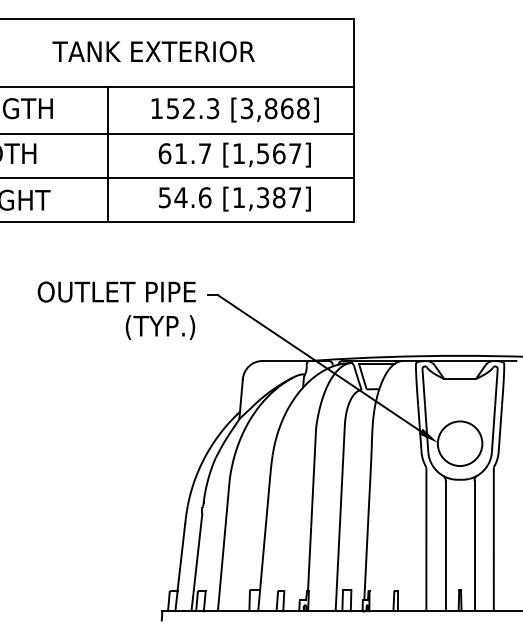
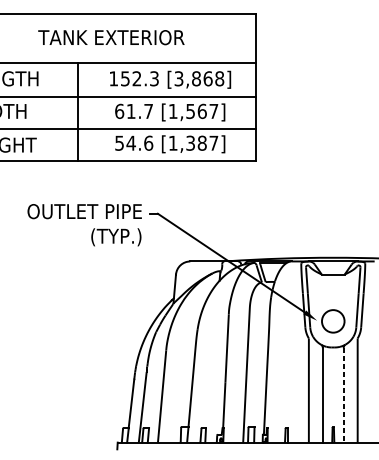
circle: (459, 443) -> (332, 321), size x0.7
line: (474, 546) -> (343, 395), solid -> dashed

